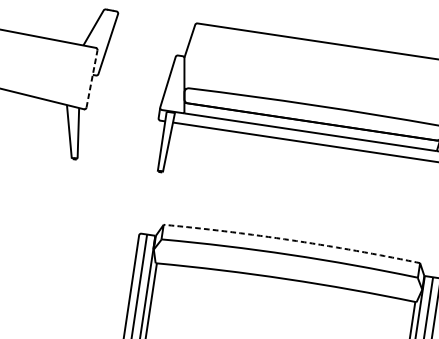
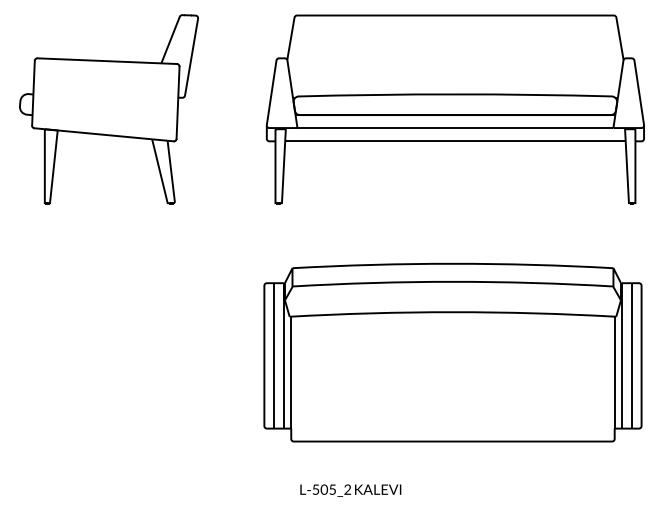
line: (92, 78) -> (178, 102), dashed -> solid
arc: (292, 240) -> (452, 263), dashed -> solid

